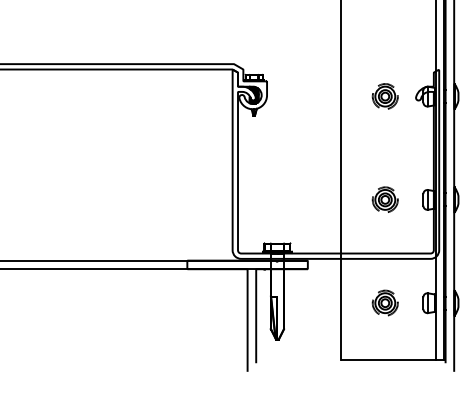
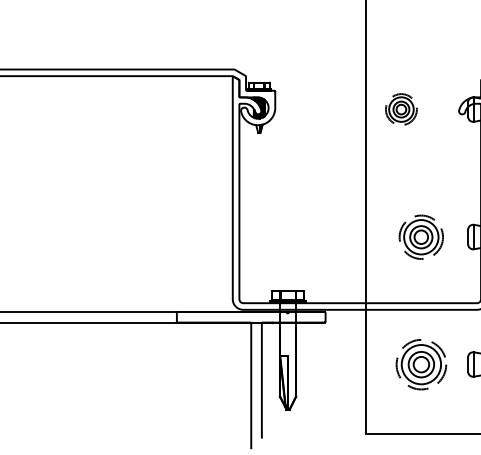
part: (384, 96) -> (400, 109), moved
part: (384, 199) -> (420, 236), size x1.4
part: (384, 302) -> (420, 363), size x1.6

